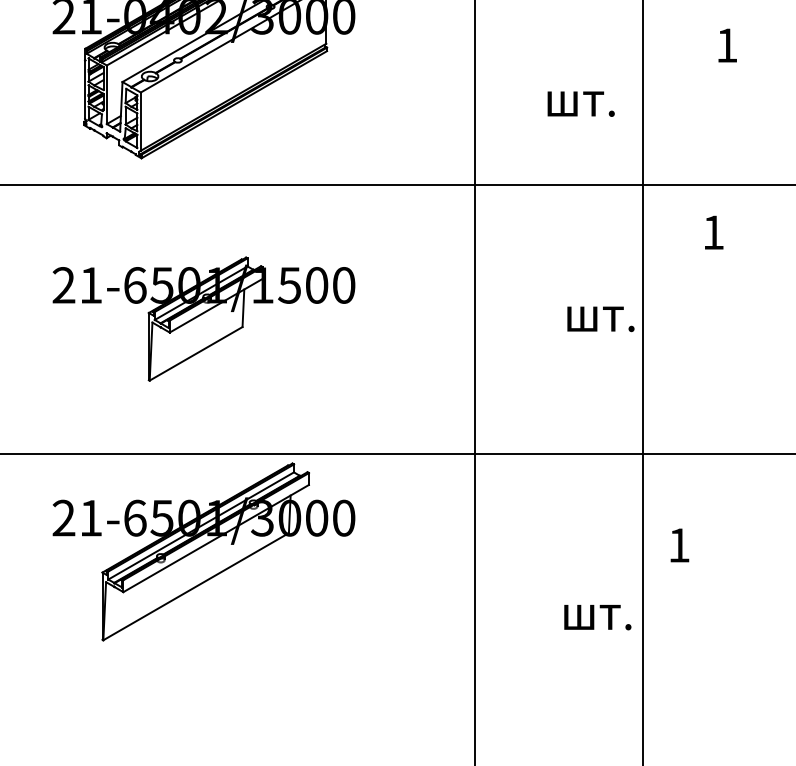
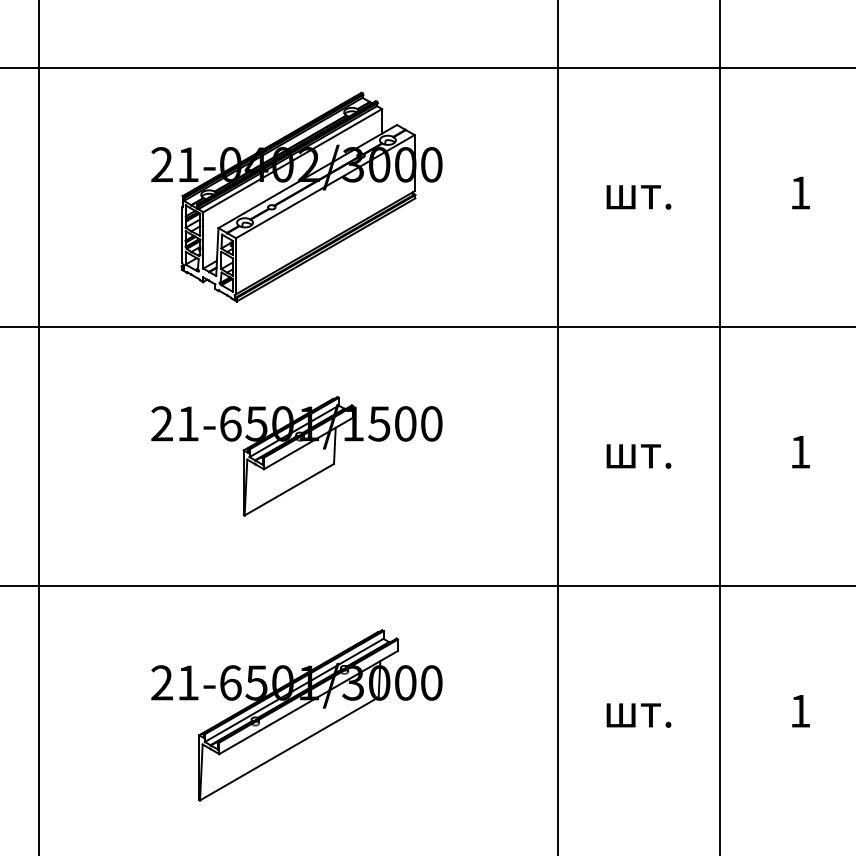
text: (580, 104) -> (638, 197), moved
text: (713, 233) -> (800, 452), moved
text: (600, 319) -> (638, 456), moved
text: (679, 545) -> (800, 711), moved
part: (203, 552) -> (296, 715), moved
text: (597, 617) -> (638, 715), moved

